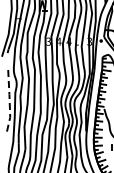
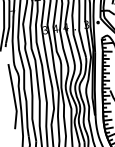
line: (9, 102) -> (14, 96), dashed -> solid

